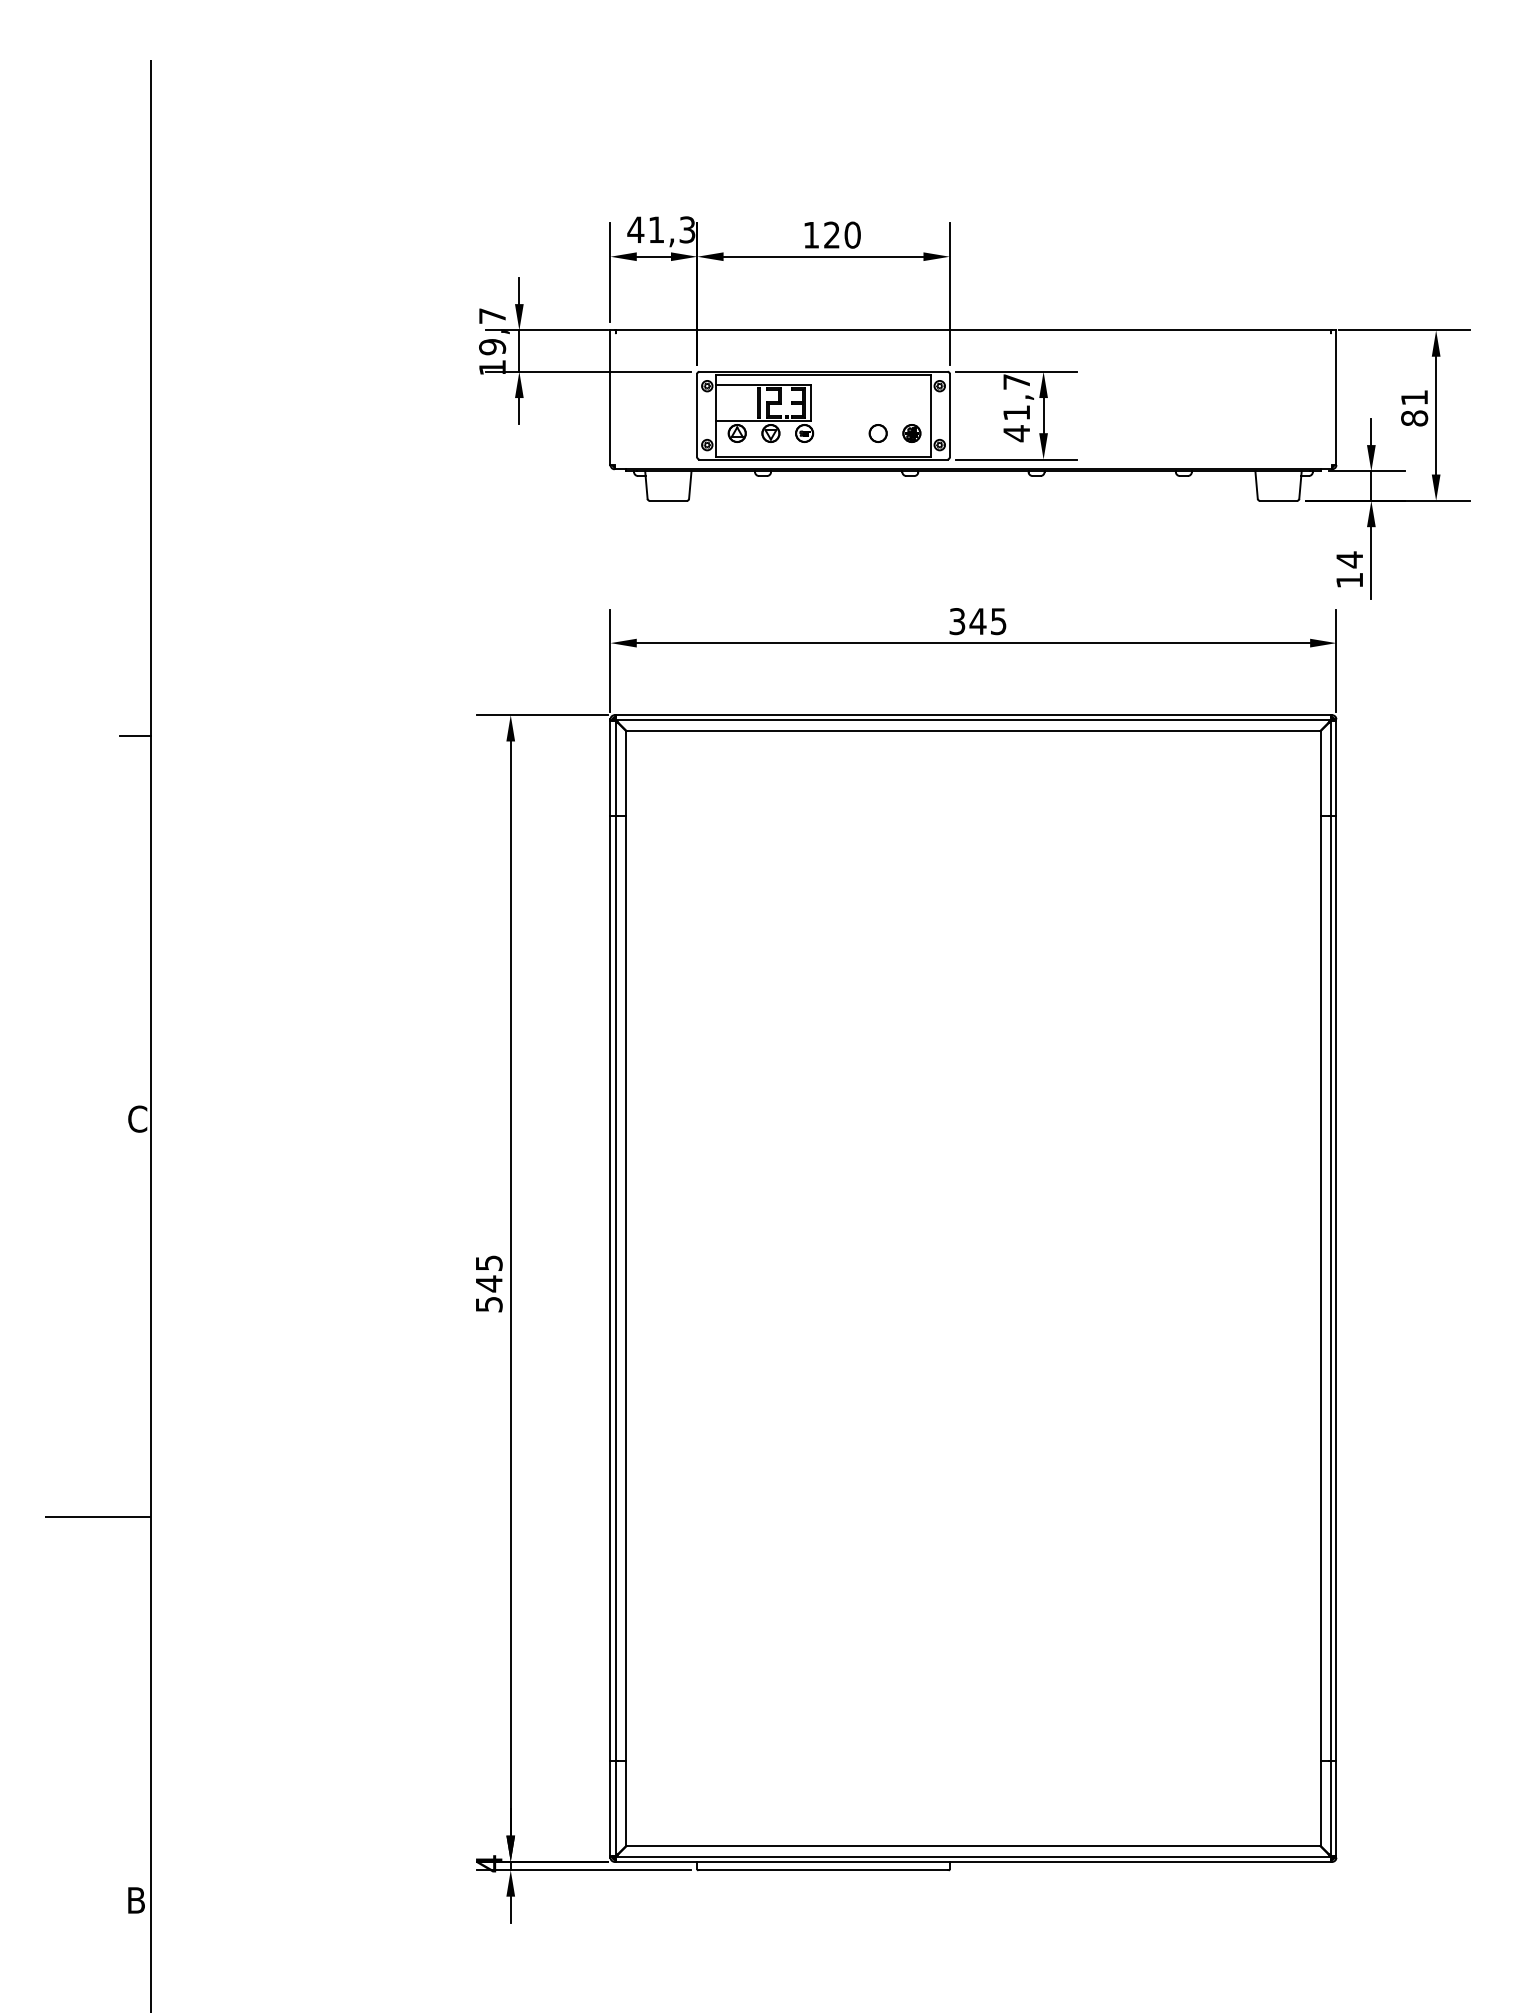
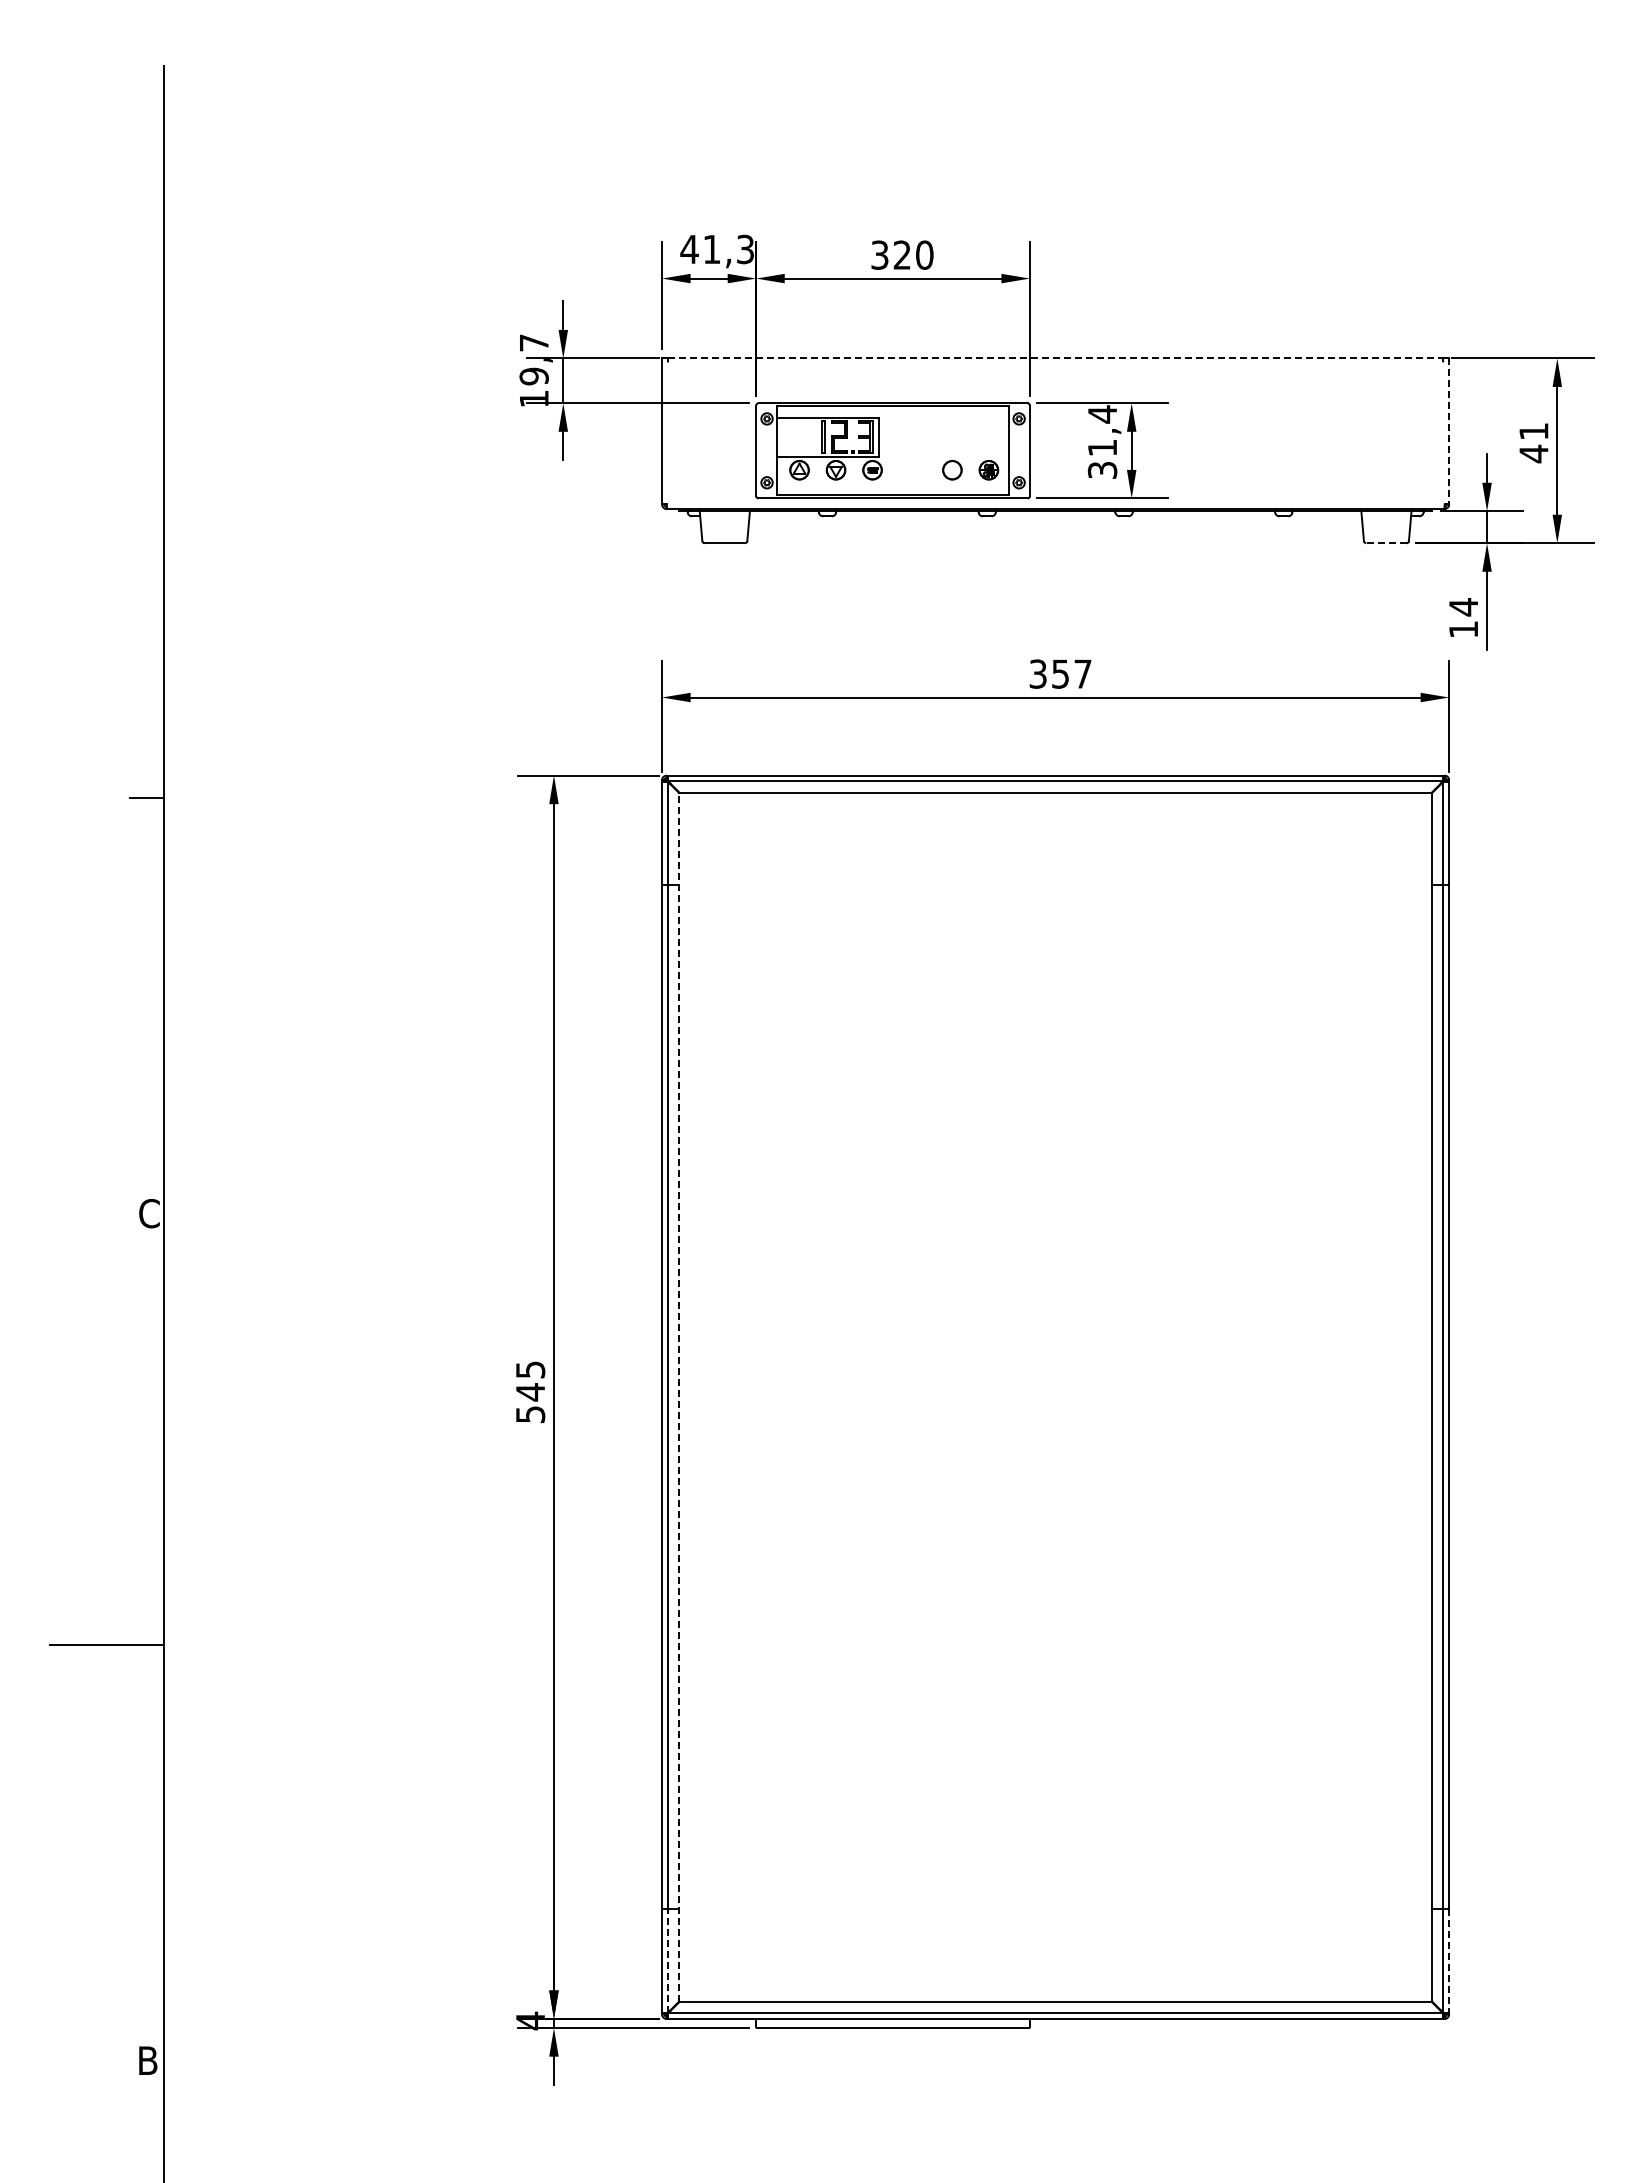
text: (810, 234) -> (879, 254), 120 -> 320
line: (973, 330) -> (1055, 358), solid -> dashed
line: (1336, 397) -> (1449, 431), solid -> dashed
text: (1016, 407) -> (1102, 442), 41,7 -> 31,4
text: (1414, 418) -> (1533, 453), 81 -> 41
line: (1277, 501) -> (1385, 543), solid -> dashed
text: (988, 620) -> (1071, 673), 345 -> 357
line: (626, 1288) -> (679, 1397), solid -> dashed
line: (615, 1808) -> (667, 1961), solid -> dashed
line: (1336, 1808) -> (1449, 1961), solid -> dashed

